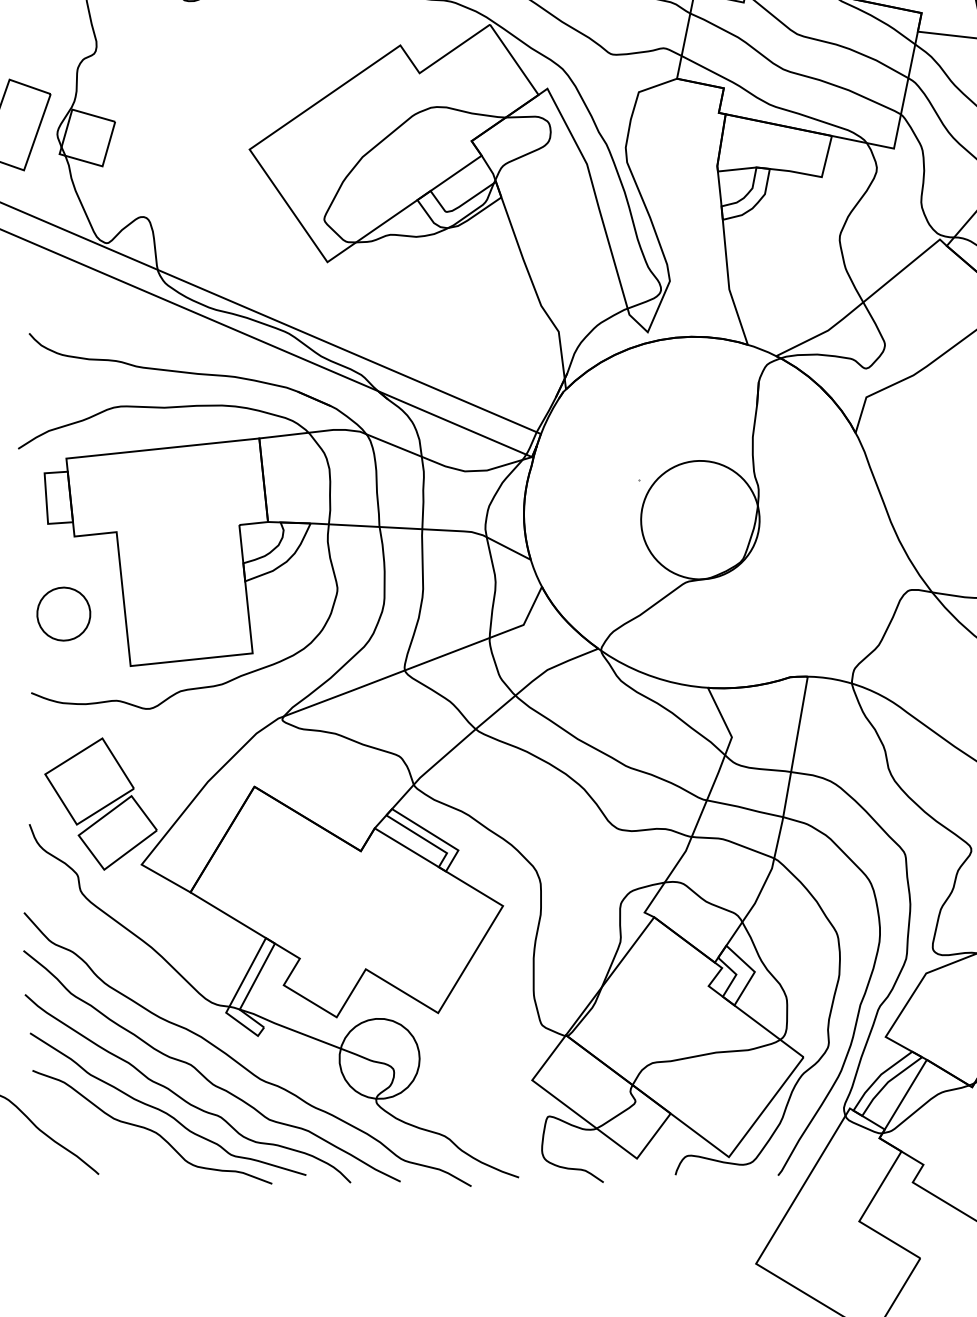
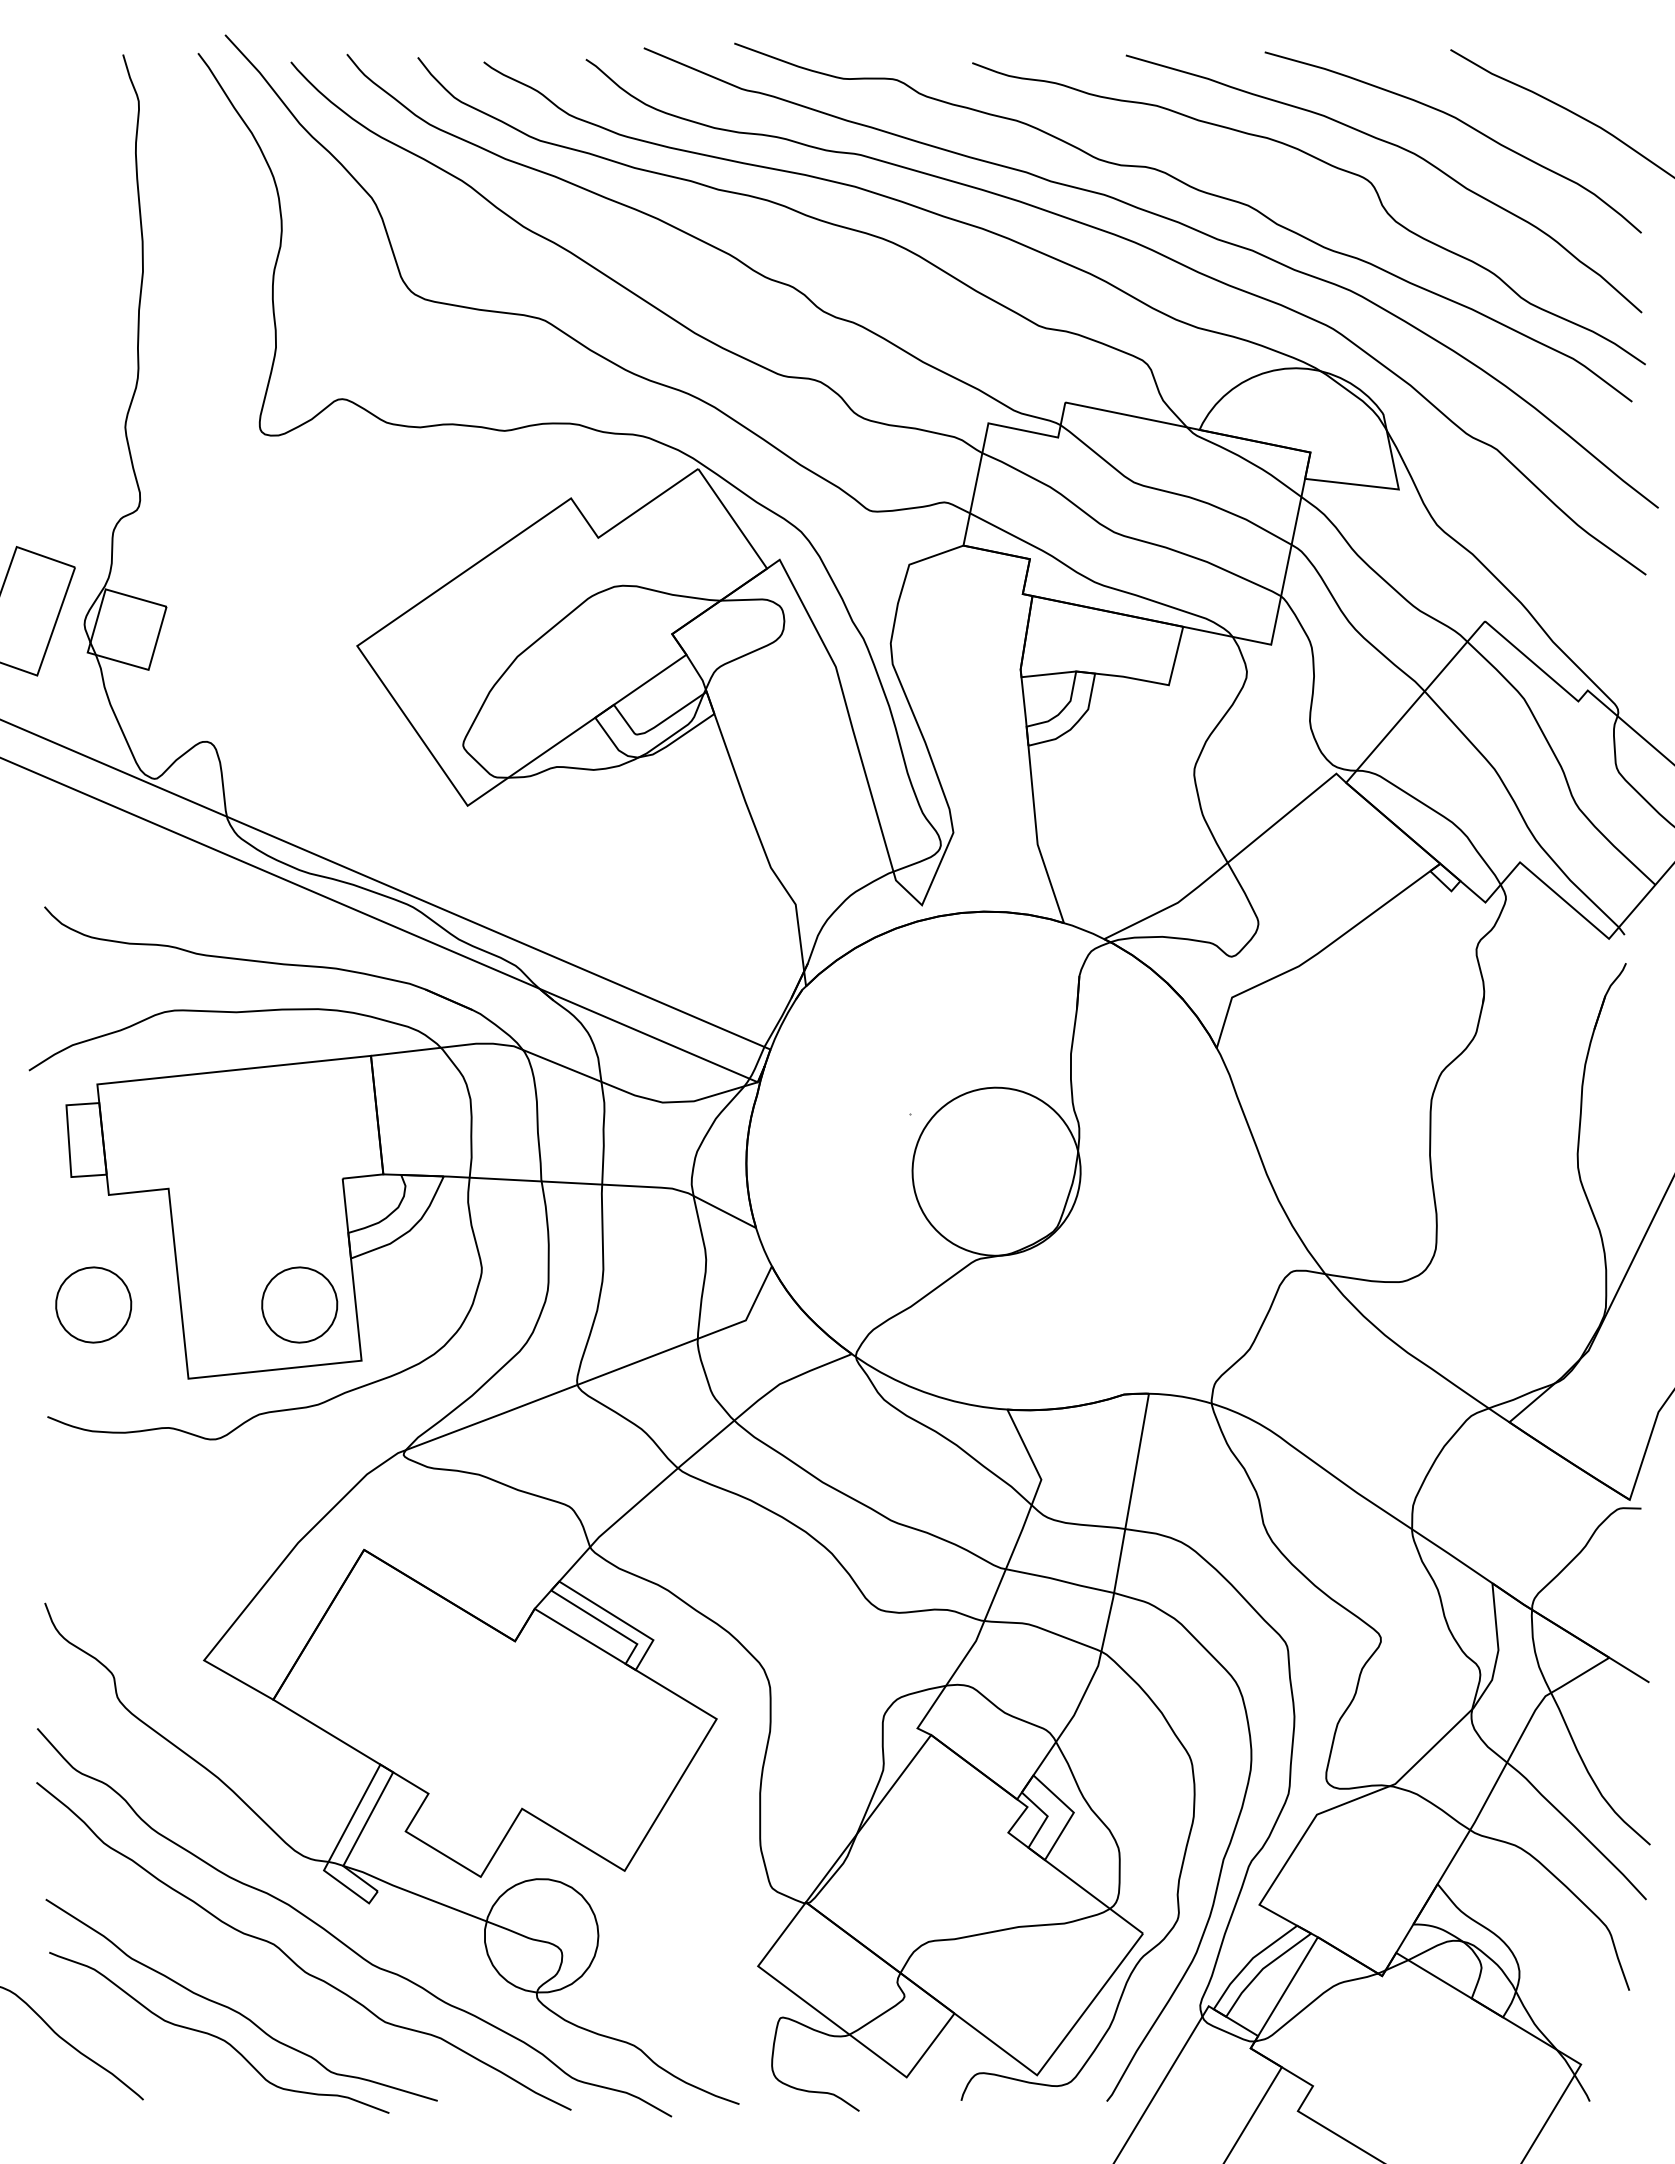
part: (208, 613) -> (299, 1304), added
part: (101, 804) -> (146, 1574), removed
curve: (180, 1096) -> (259, 1989), removed

